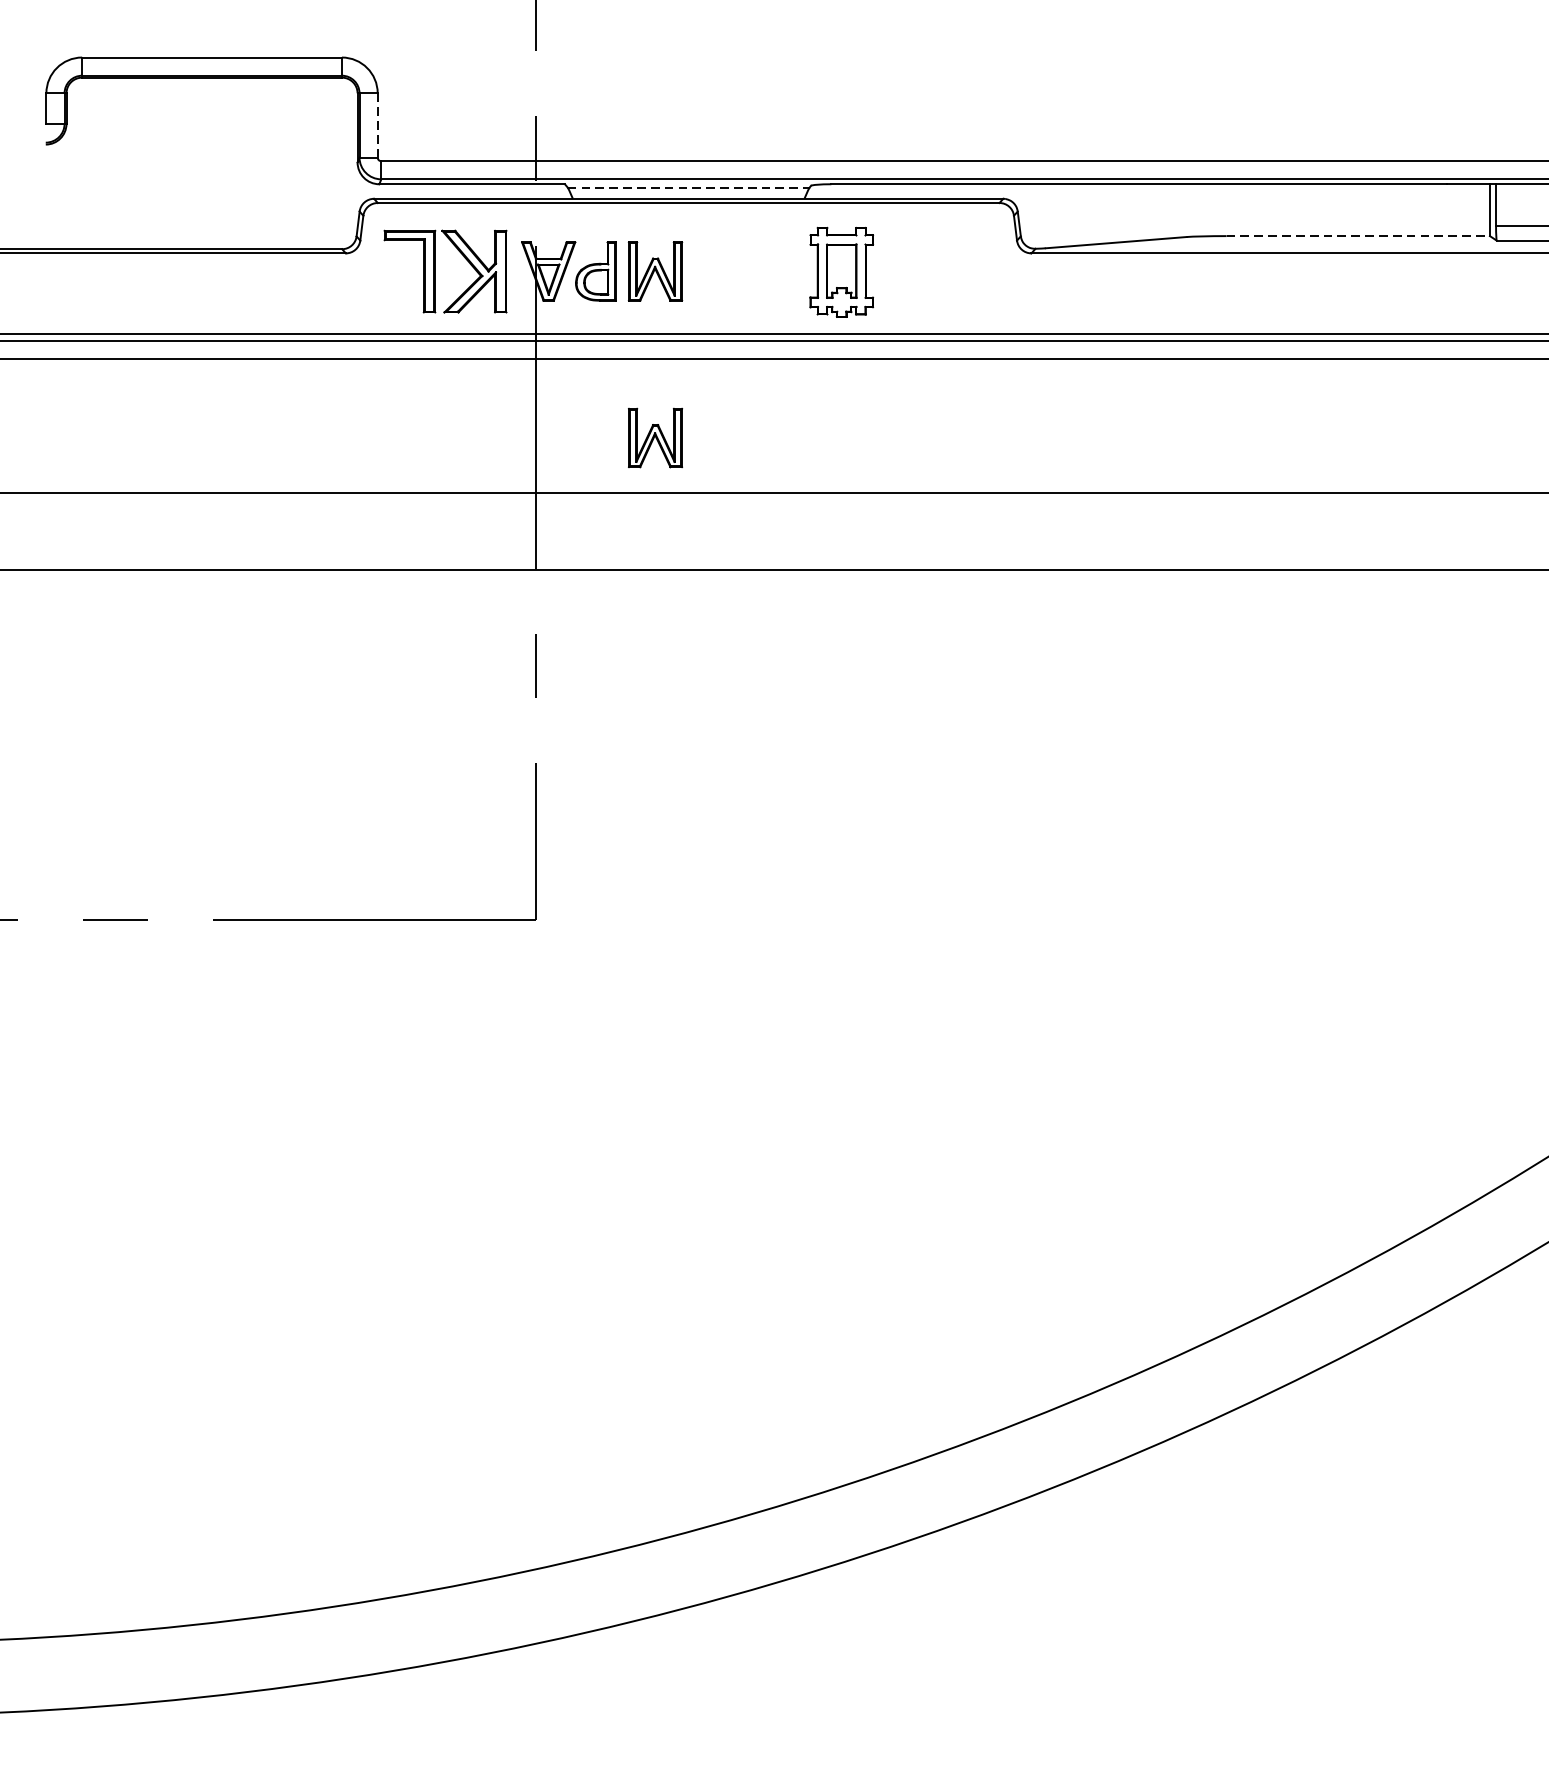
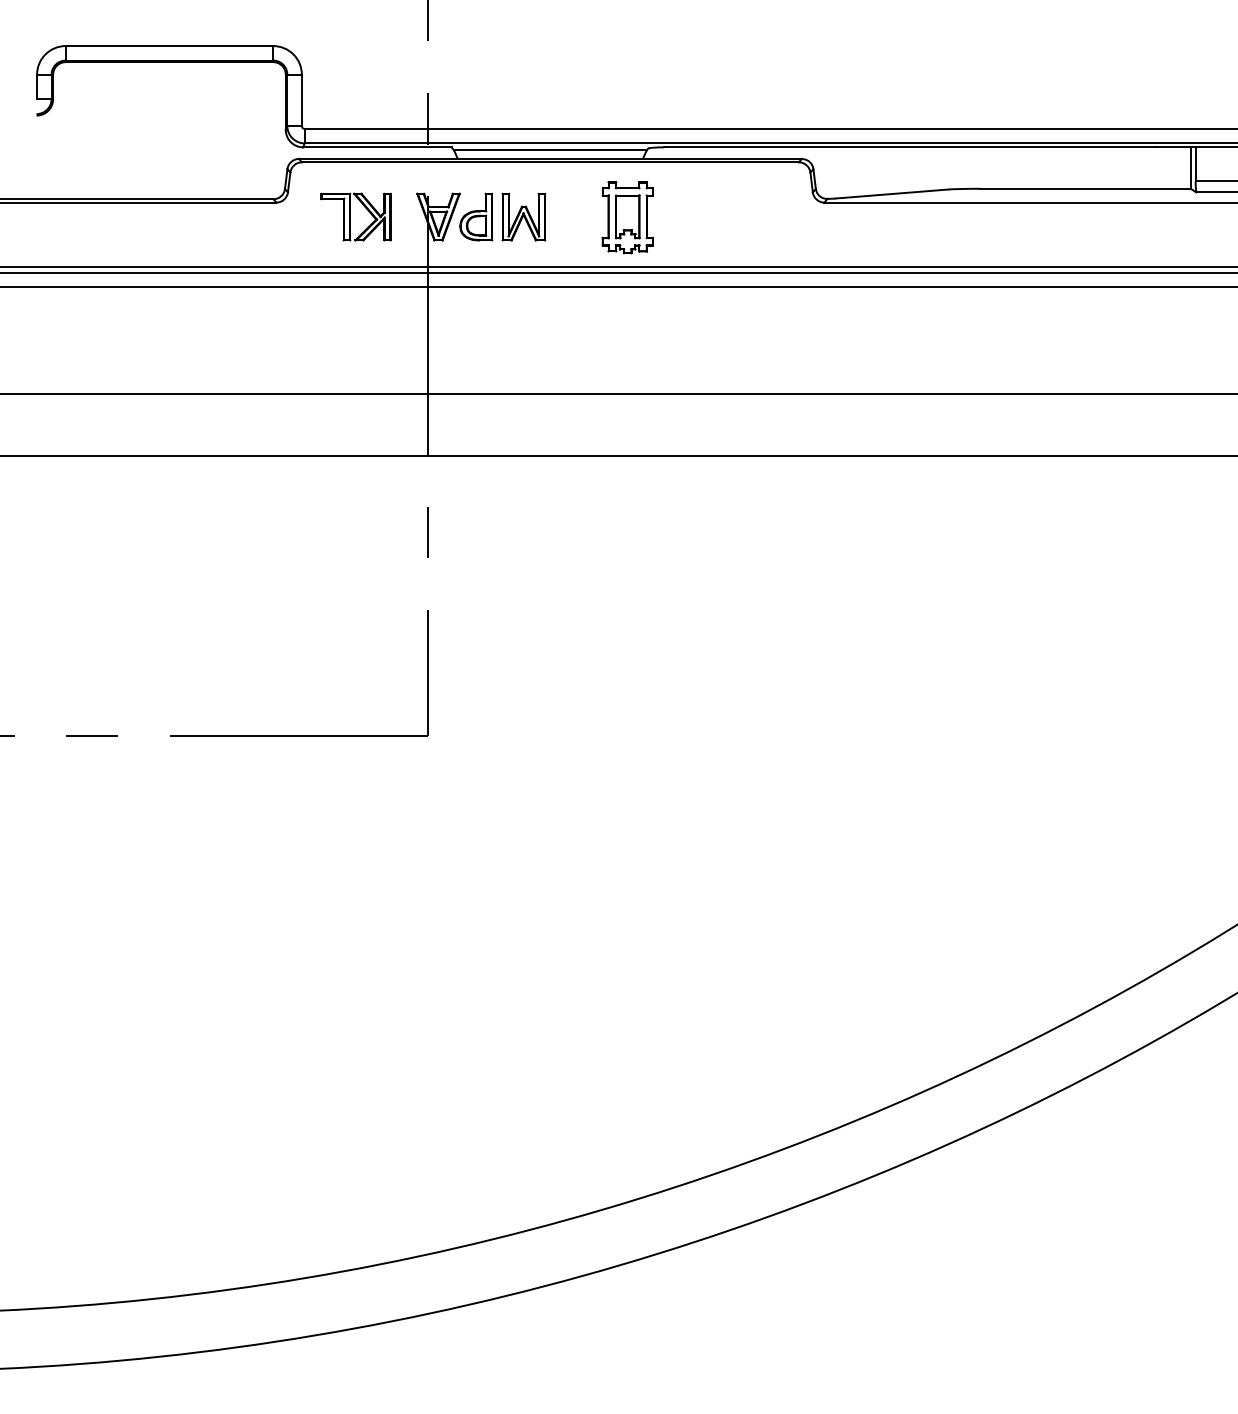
line: (377, 125) -> (301, 100), dashed -> solid
line: (688, 186) -> (550, 149), dashed -> solid
line: (1359, 235) -> (1086, 188), dashed -> solid
part: (444, 270) -> (355, 216), size x0.71
part: (841, 272) -> (627, 217), moved
part: (655, 437) -> (523, 349), removed

